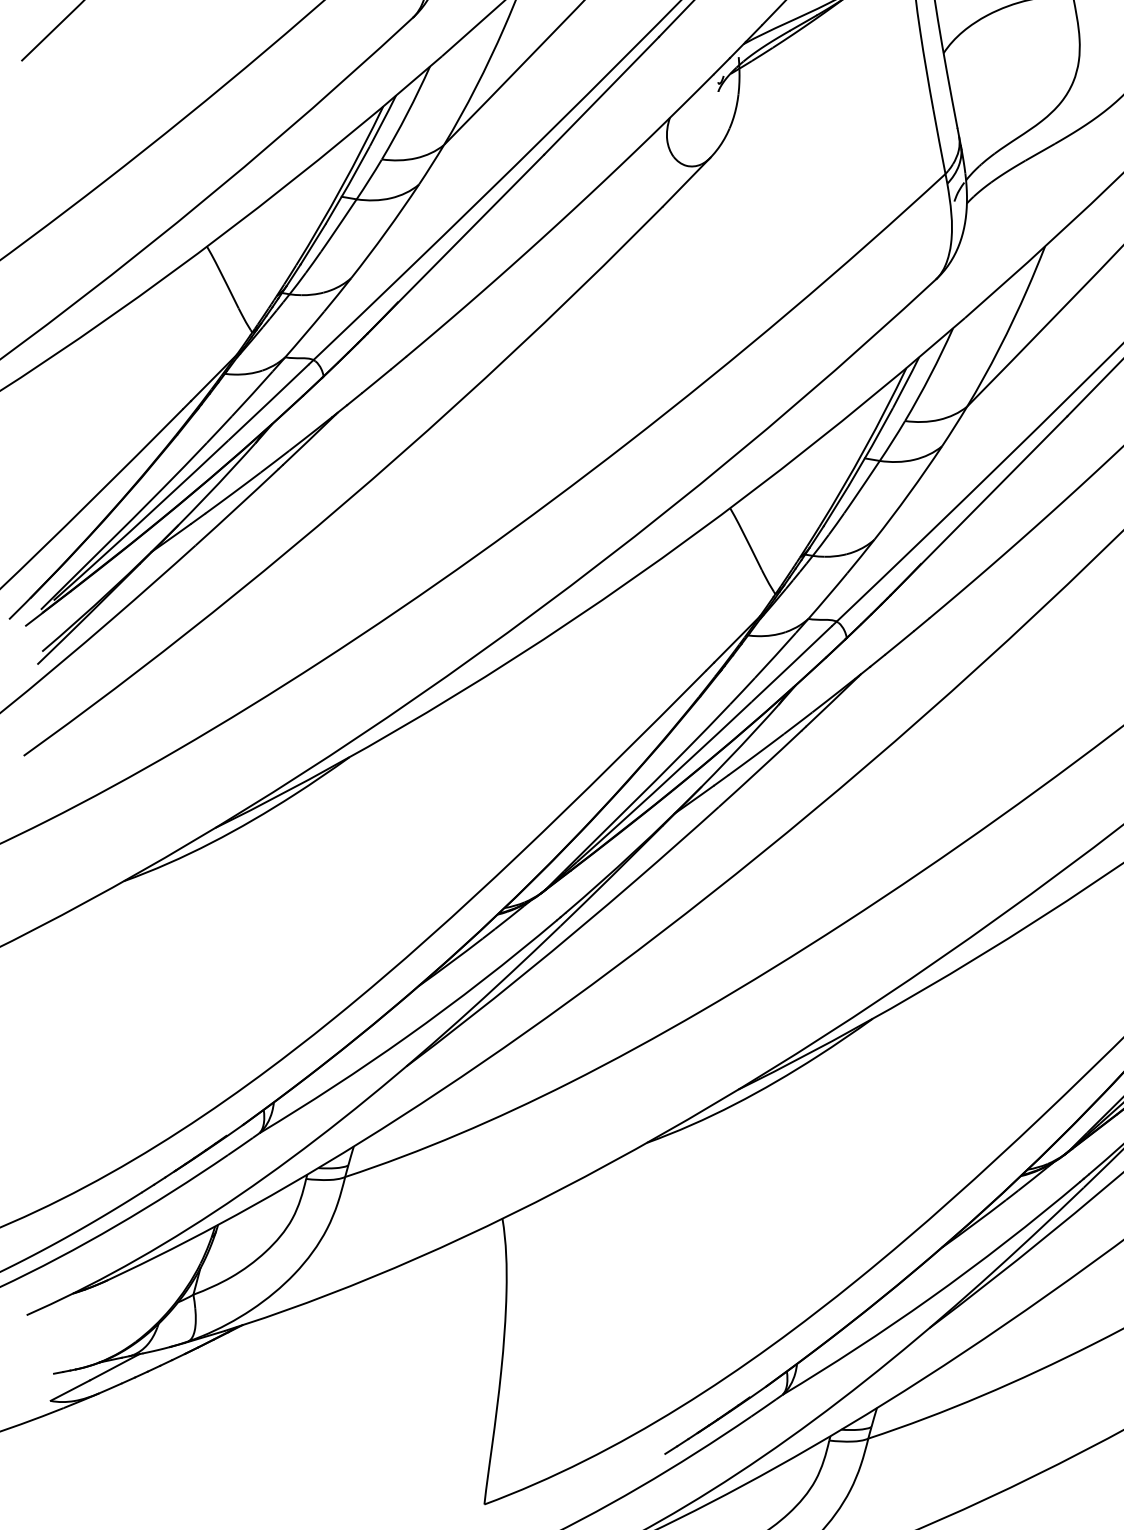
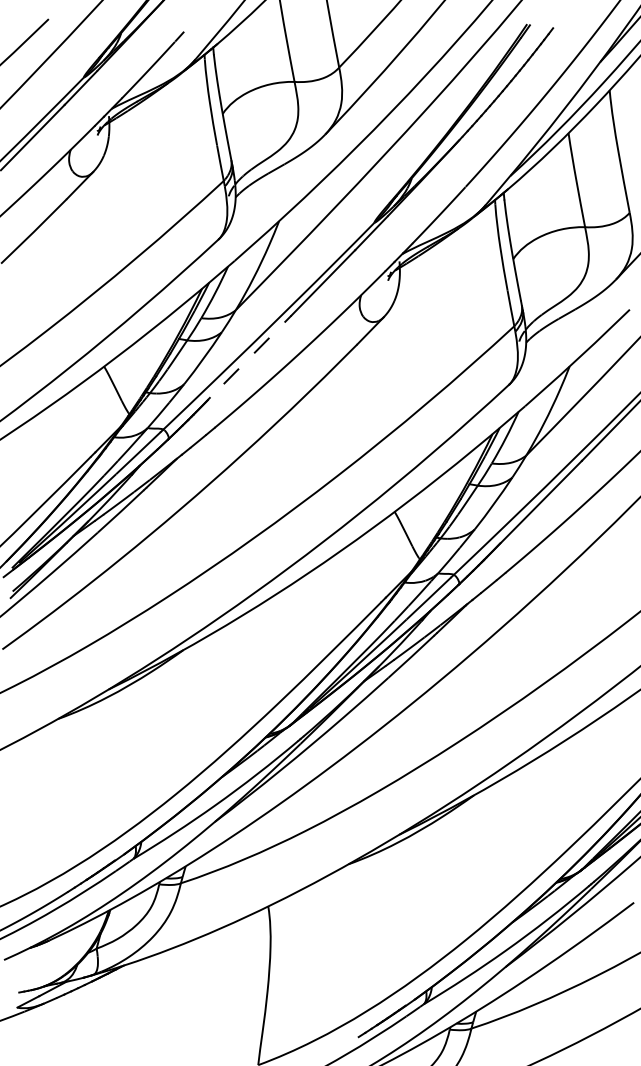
line: (456, 244) -> (242, 365), solid -> dashed

